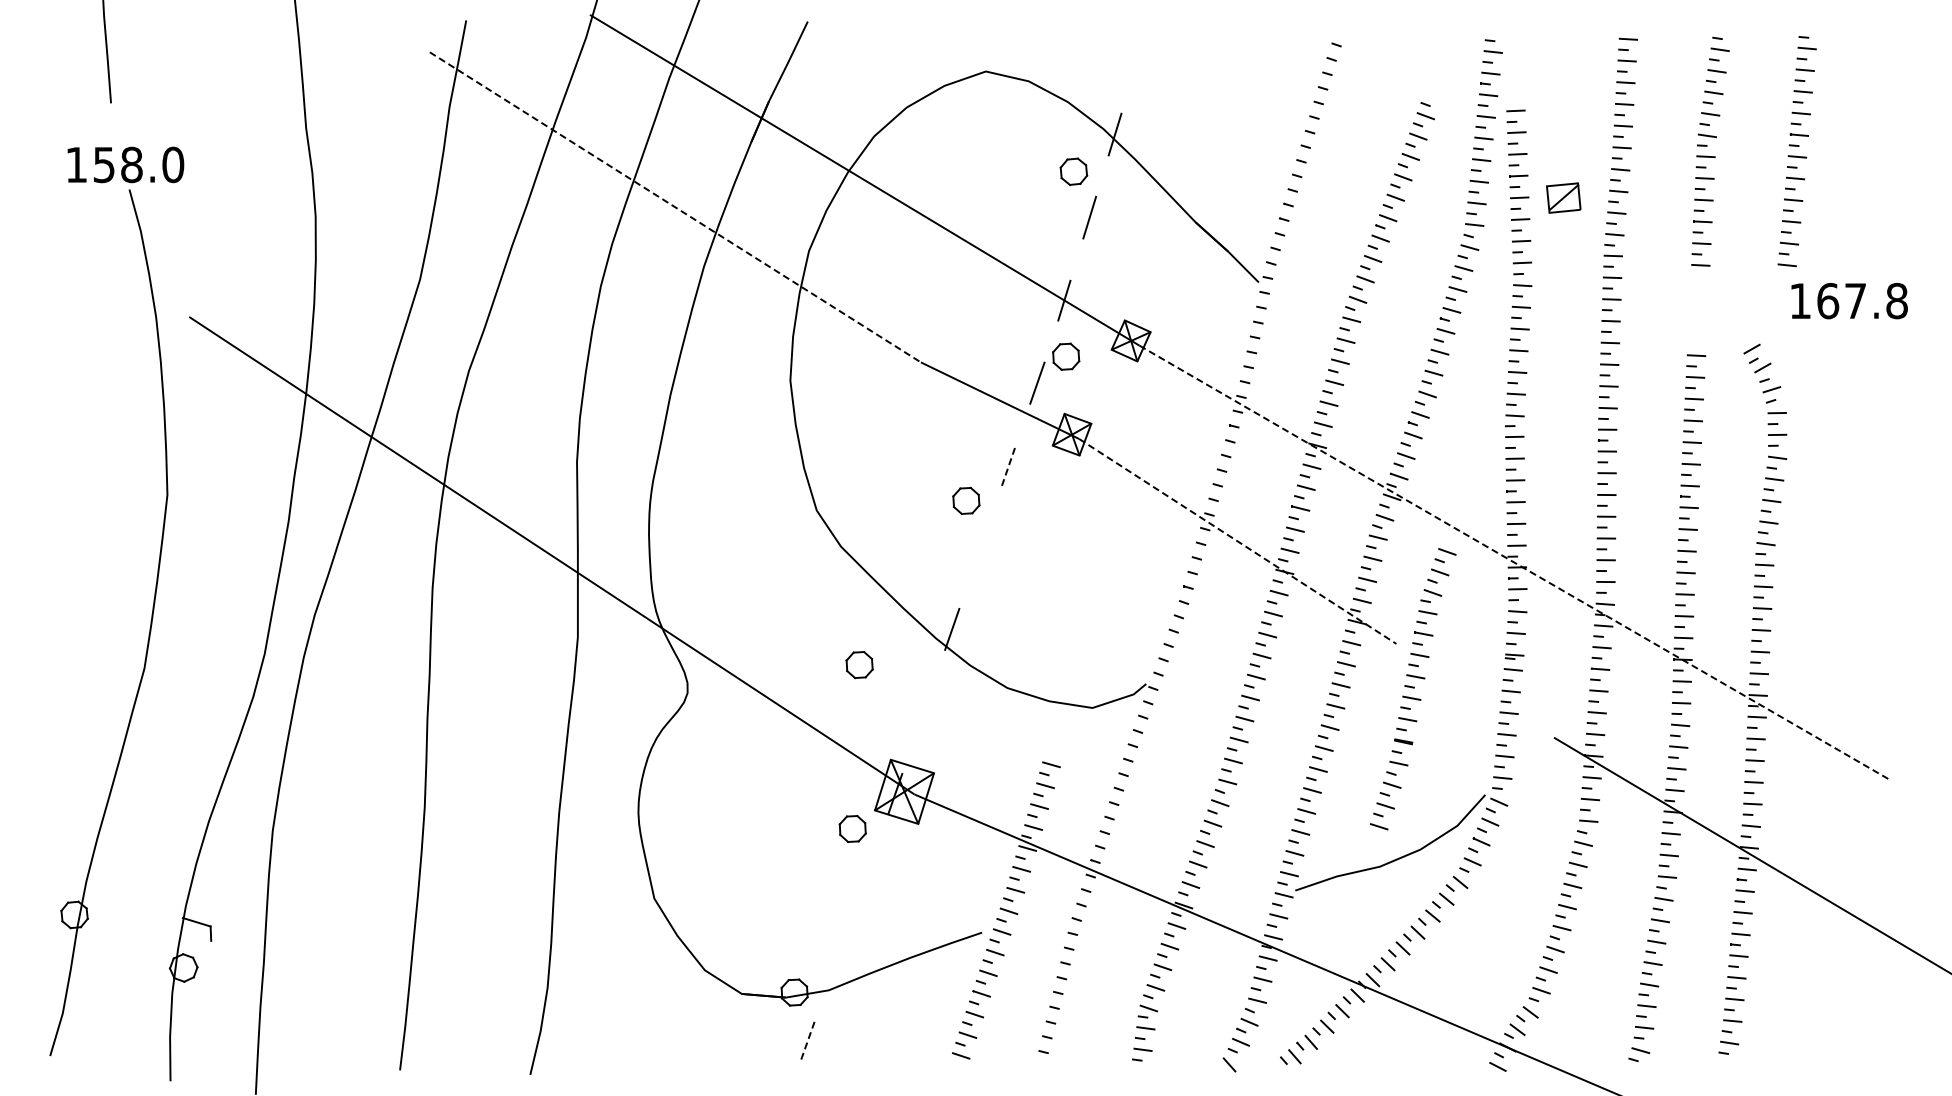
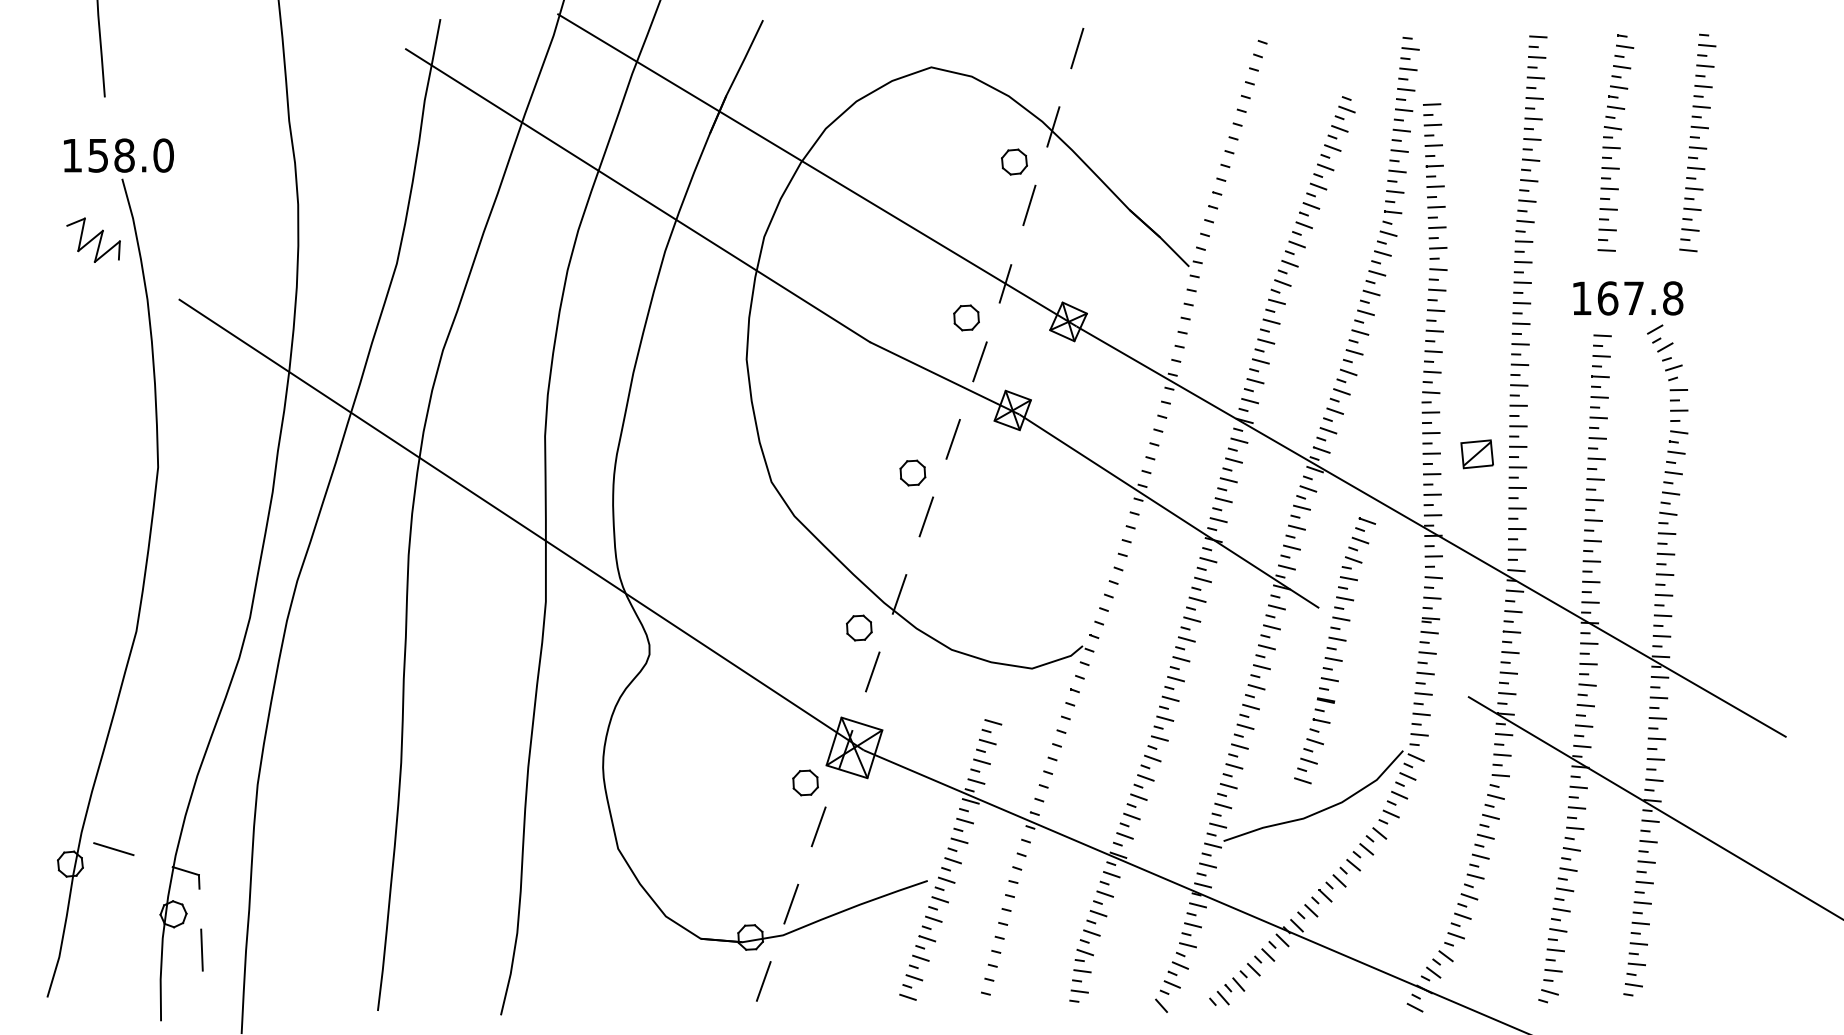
line: (1140, 51) -> (1077, 48), added
part: (1563, 197) -> (1477, 453), moved
line: (675, 207) -> (638, 195), dashed -> solid
part: (98, 254) -> (93, 240), added
text: (1849, 301) -> (1628, 298), moved
part: (1066, 356) -> (966, 317), moved
line: (1009, 465) -> (953, 439), dashed -> solid
line: (1237, 540) -> (1169, 510), dashed -> solid
line: (980, 546) -> (926, 516), added
line: (1514, 562) -> (1430, 531), dashed -> solid
part: (859, 665) -> (859, 628), moved
line: (923, 711) -> (872, 671), added
line: (866, 875) -> (818, 826), added
line: (120, 898) -> (113, 848), added
line: (837, 956) -> (791, 903), added
line: (213, 1005) -> (201, 949), added
line: (808, 1039) -> (763, 981), dashed -> solid

